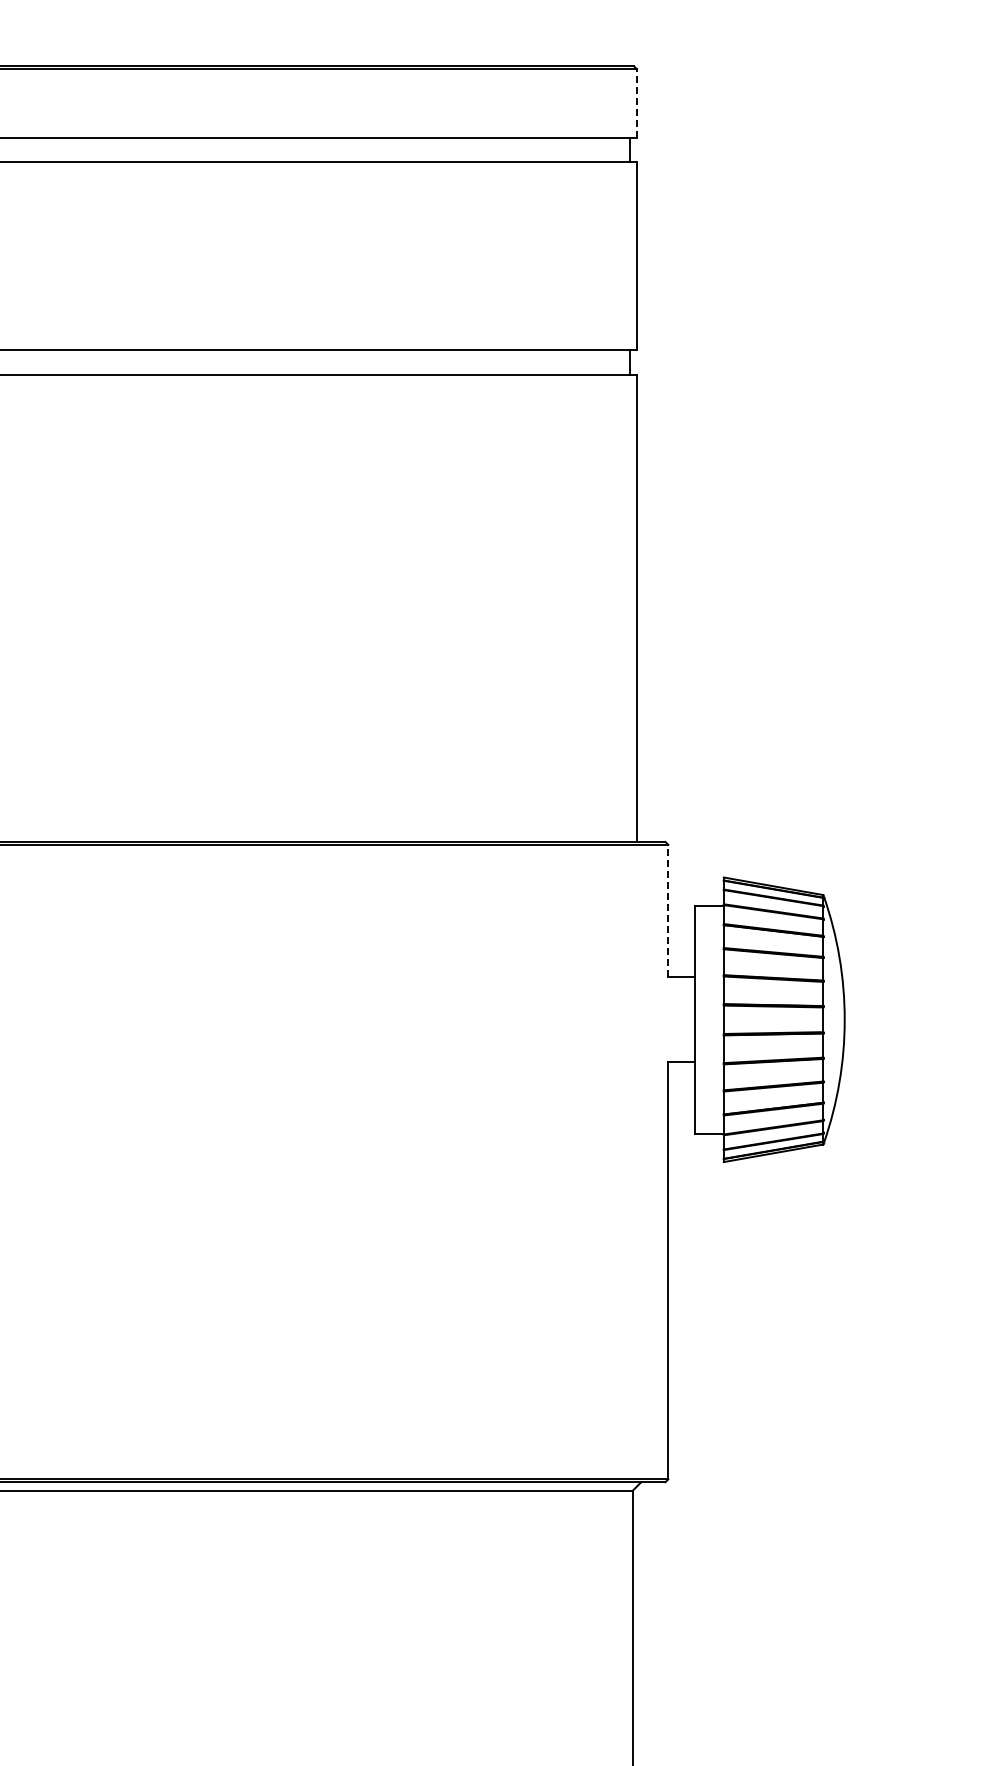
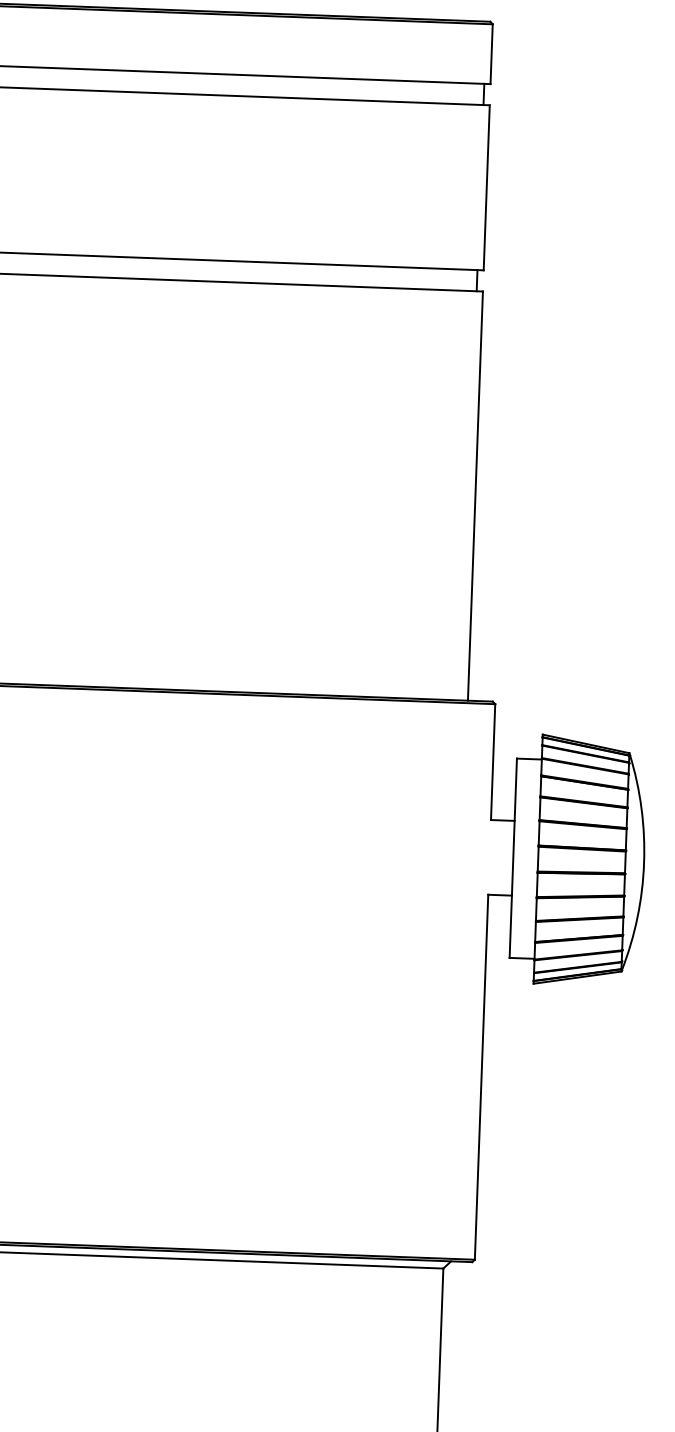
line: (636, 102) -> (491, 53), dashed -> solid
line: (668, 910) -> (493, 761), dashed -> solid

